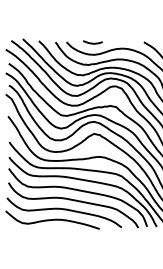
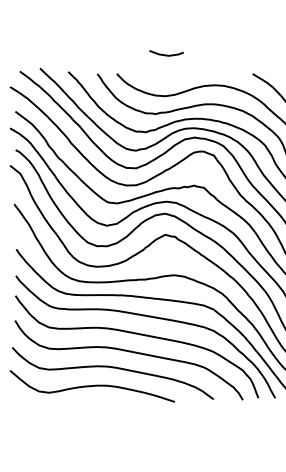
line: (92, 42) -> (165, 53), moved

